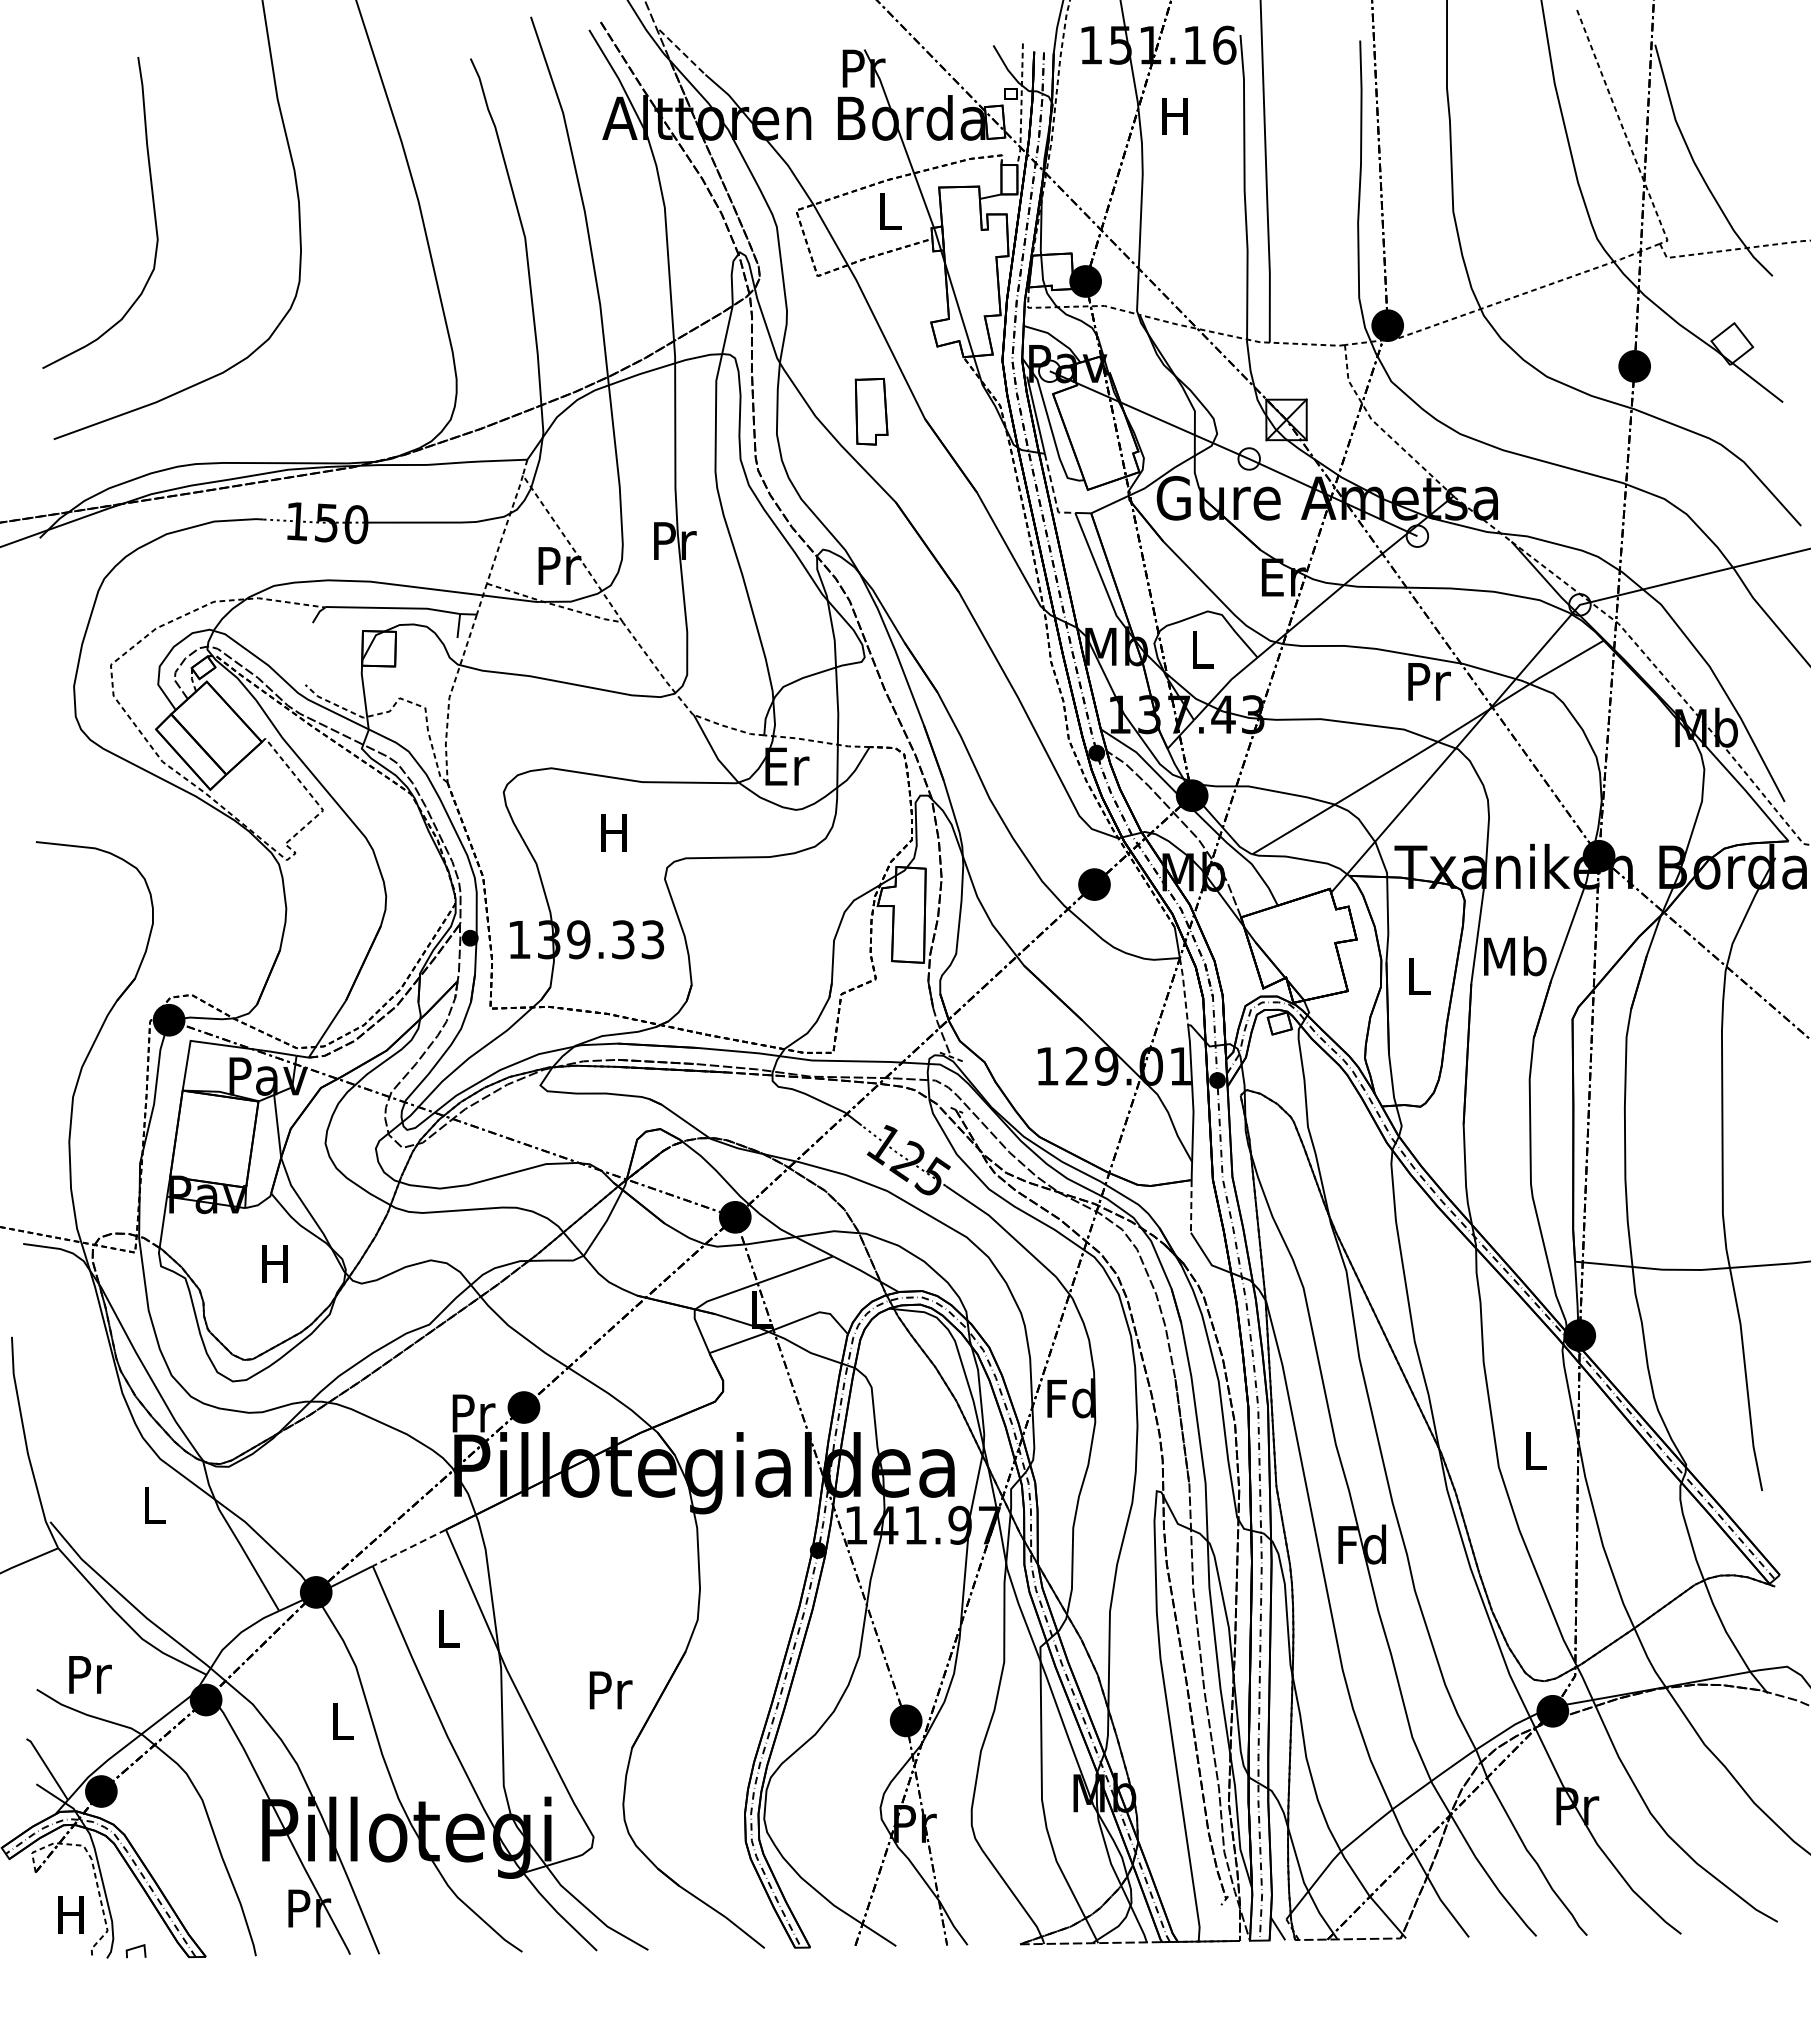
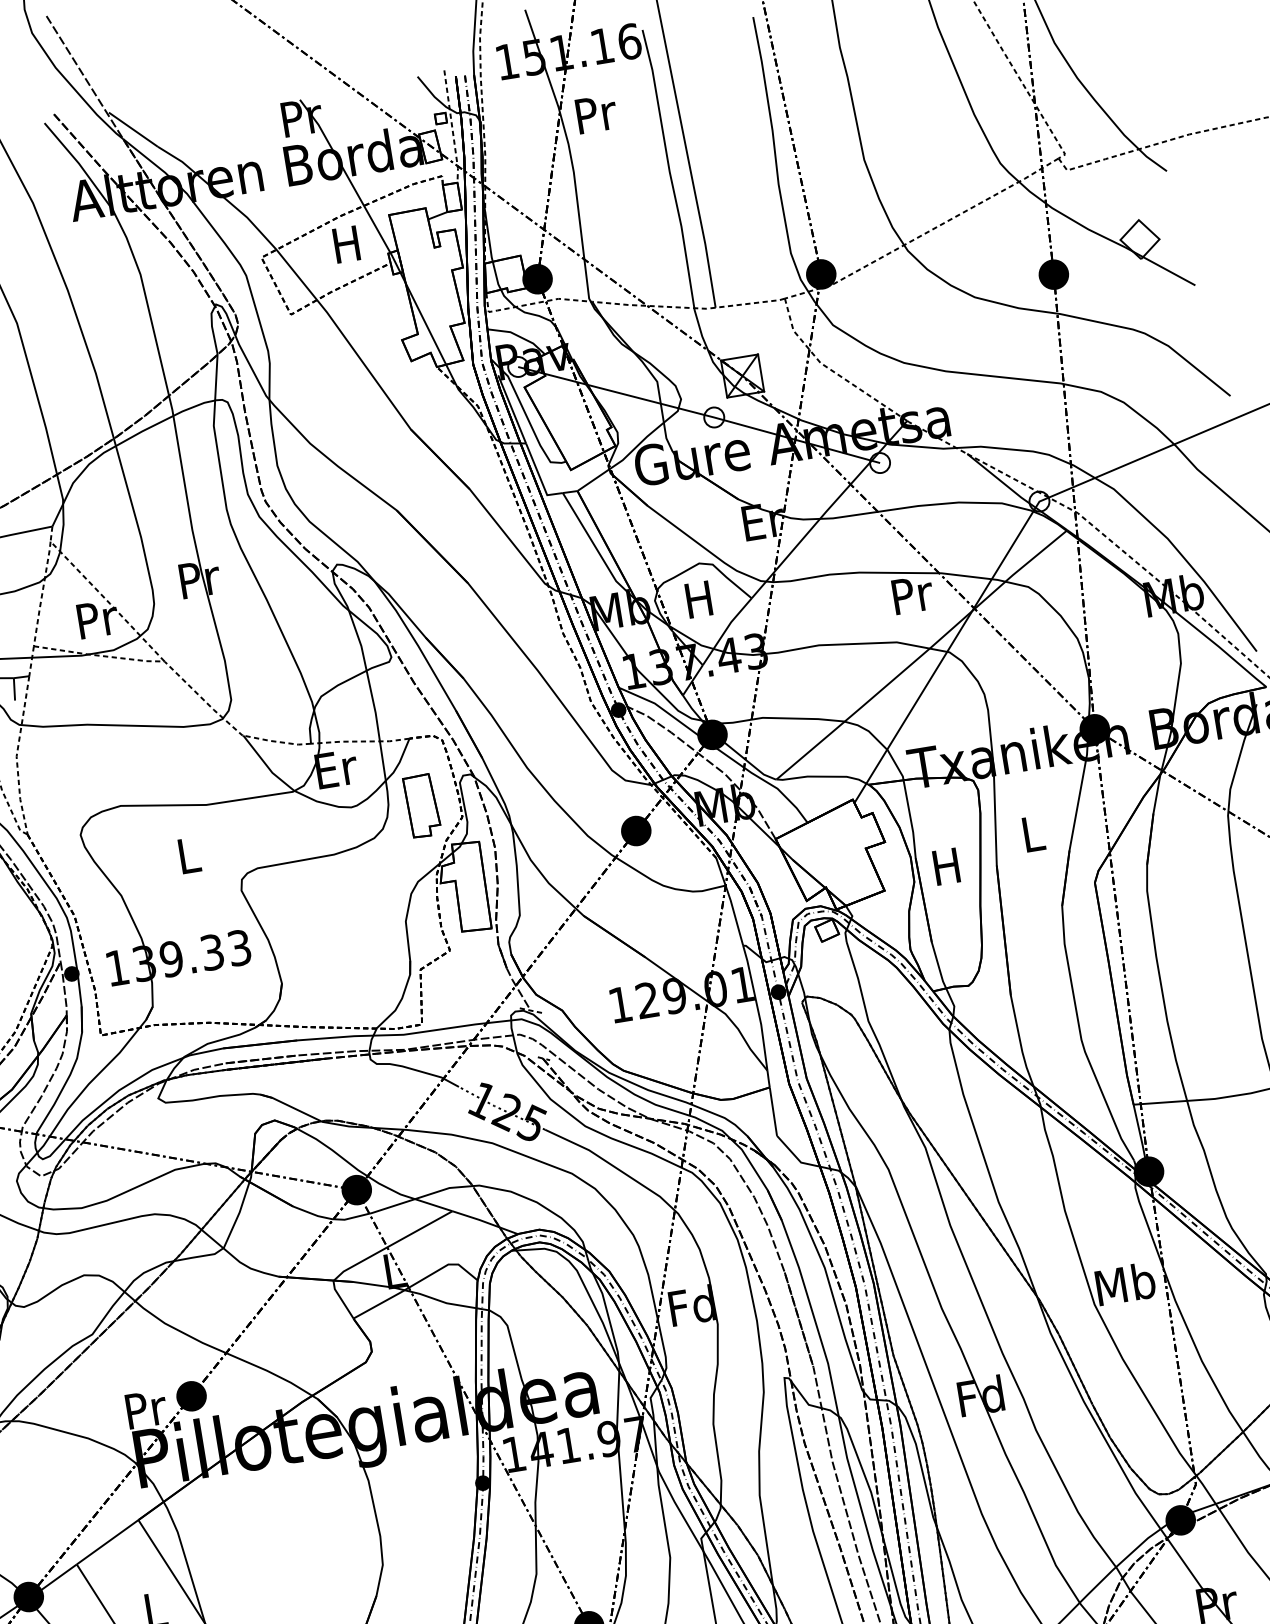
line: (682, 52) -> (133, 129), dashed -> solid
text: (1177, 116) -> (597, 114), H -> Pr
text: (888, 211) -> (346, 244), L -> H
part: (871, 411) -> (422, 805), moved
line: (1053, 492) -> (539, 477), dashed -> solid
text: (1200, 649) -> (698, 599), L -> H
text: (613, 832) -> (187, 855), H -> L
text: (1515, 956) -> (1033, 833), Mb -> L
text: (1417, 976) -> (946, 866), L -> H
line: (1184, 990) -> (734, 914), dashed -> solid
line: (1191, 1206) -> (773, 1111), dashed -> solid
text: (1535, 1450) -> (1125, 1283), L -> Mb
line: (409, 1547) -> (107, 1541), dashed -> solid

